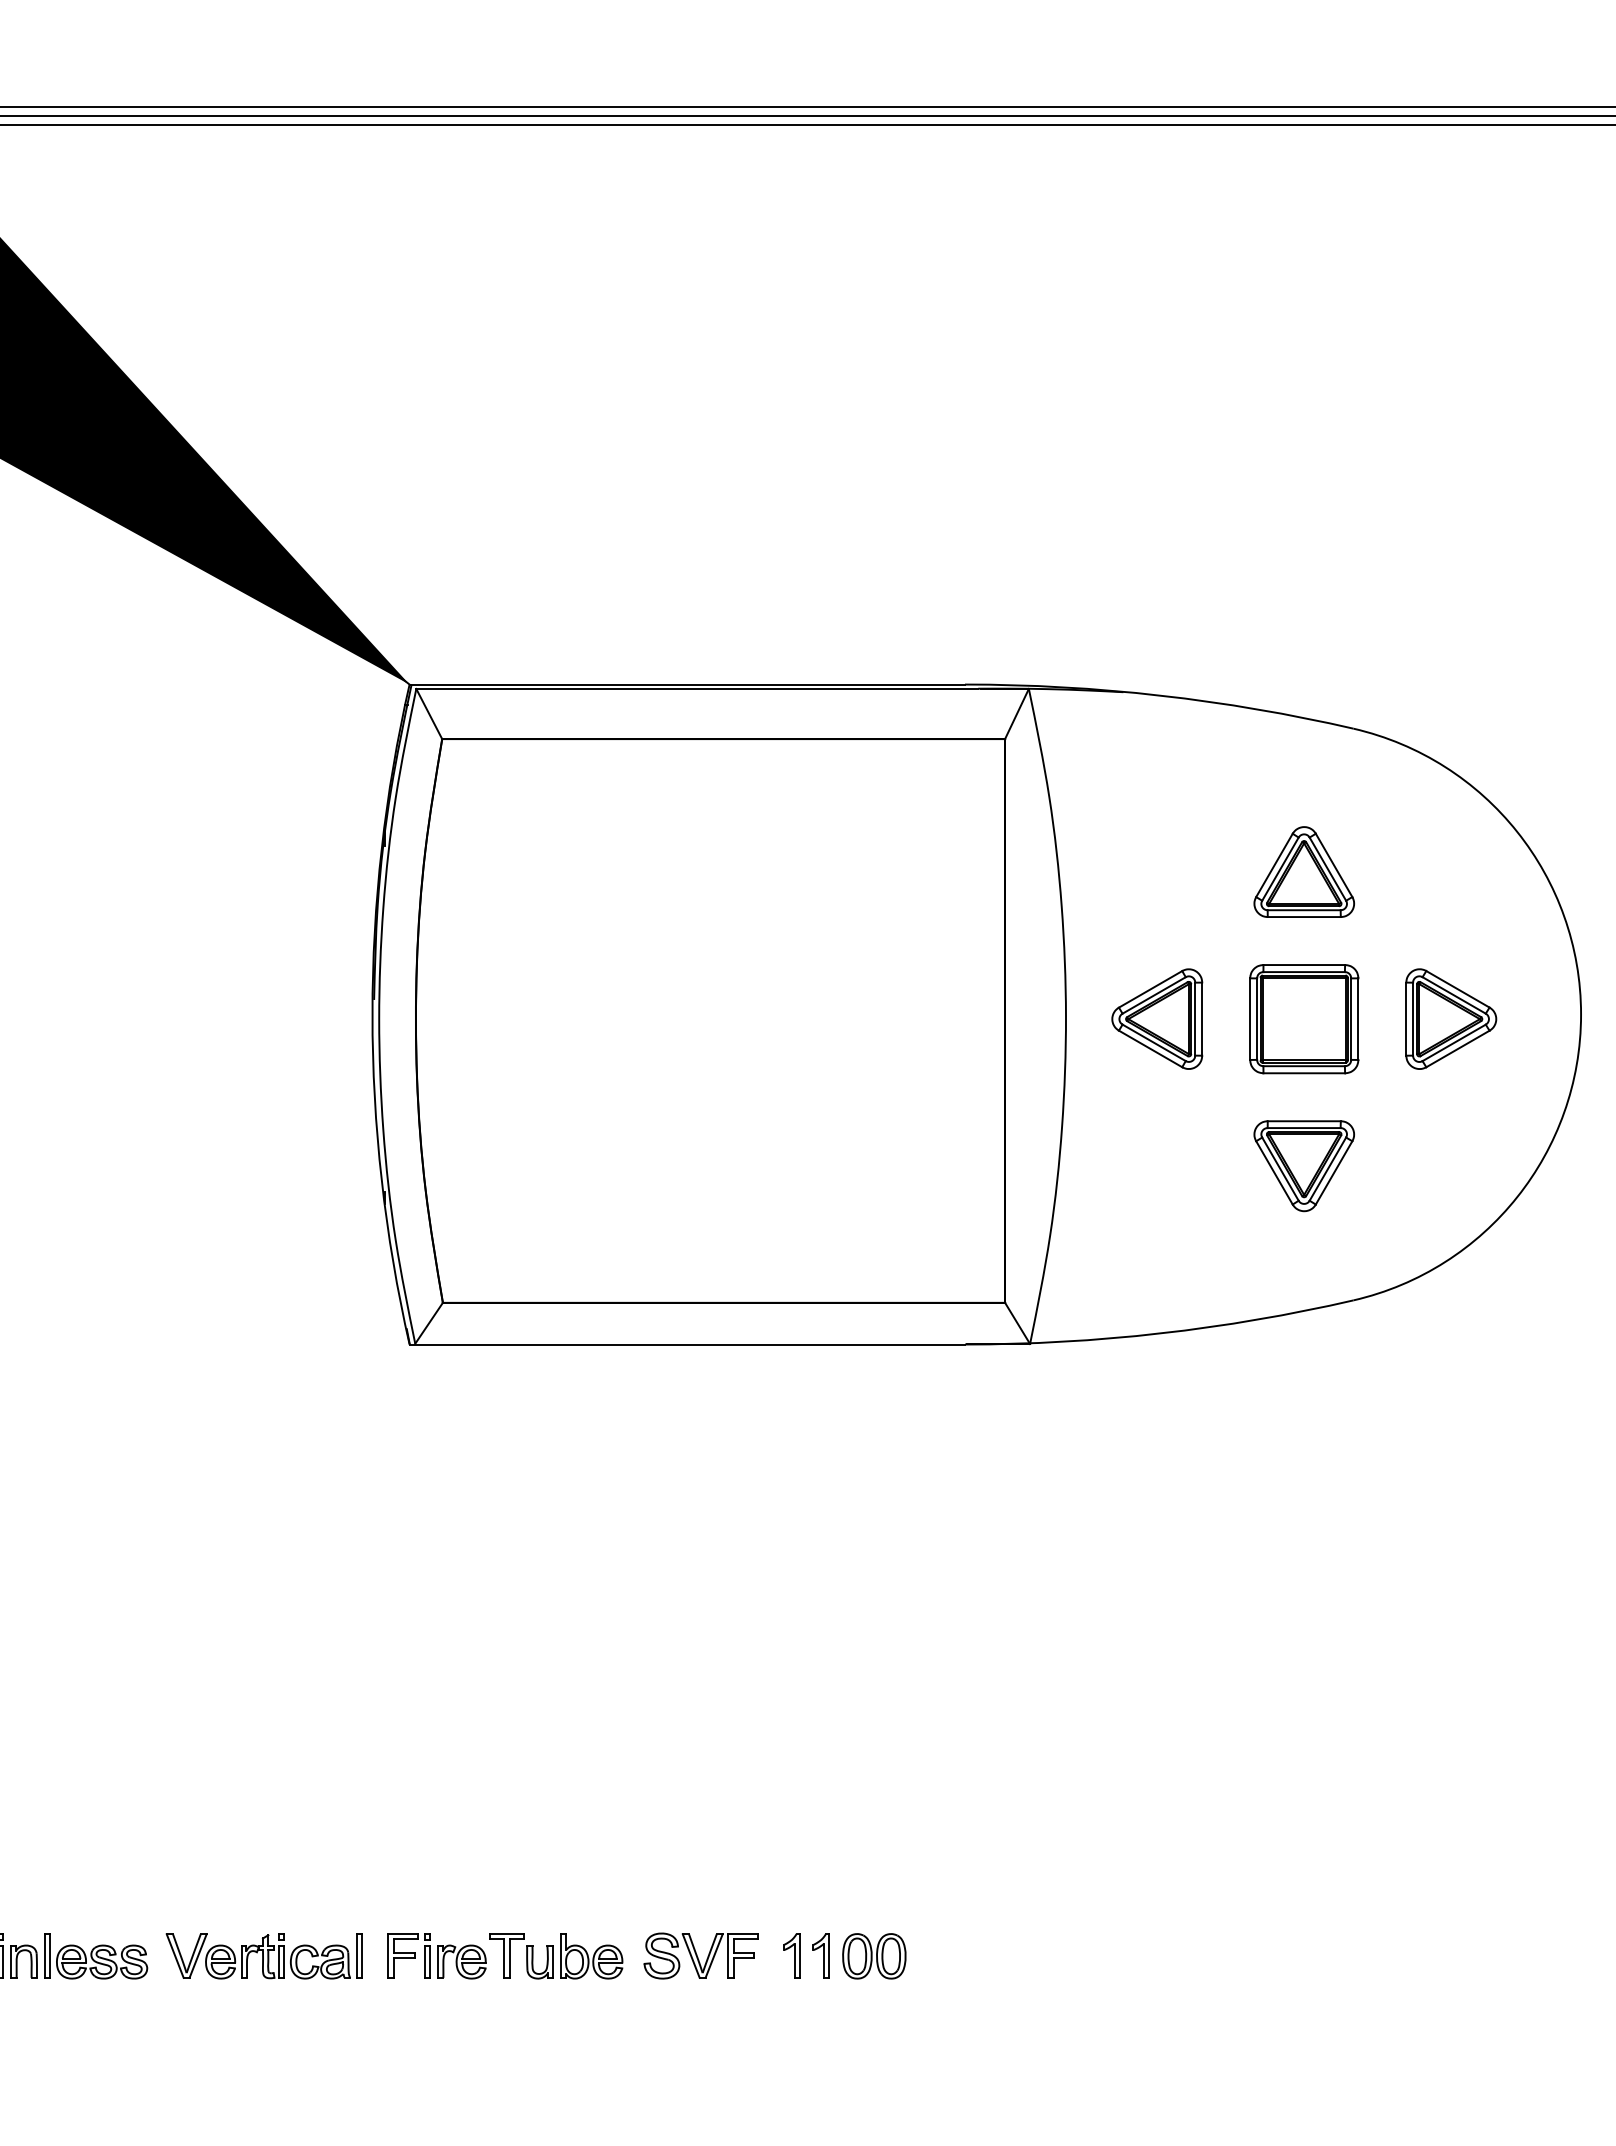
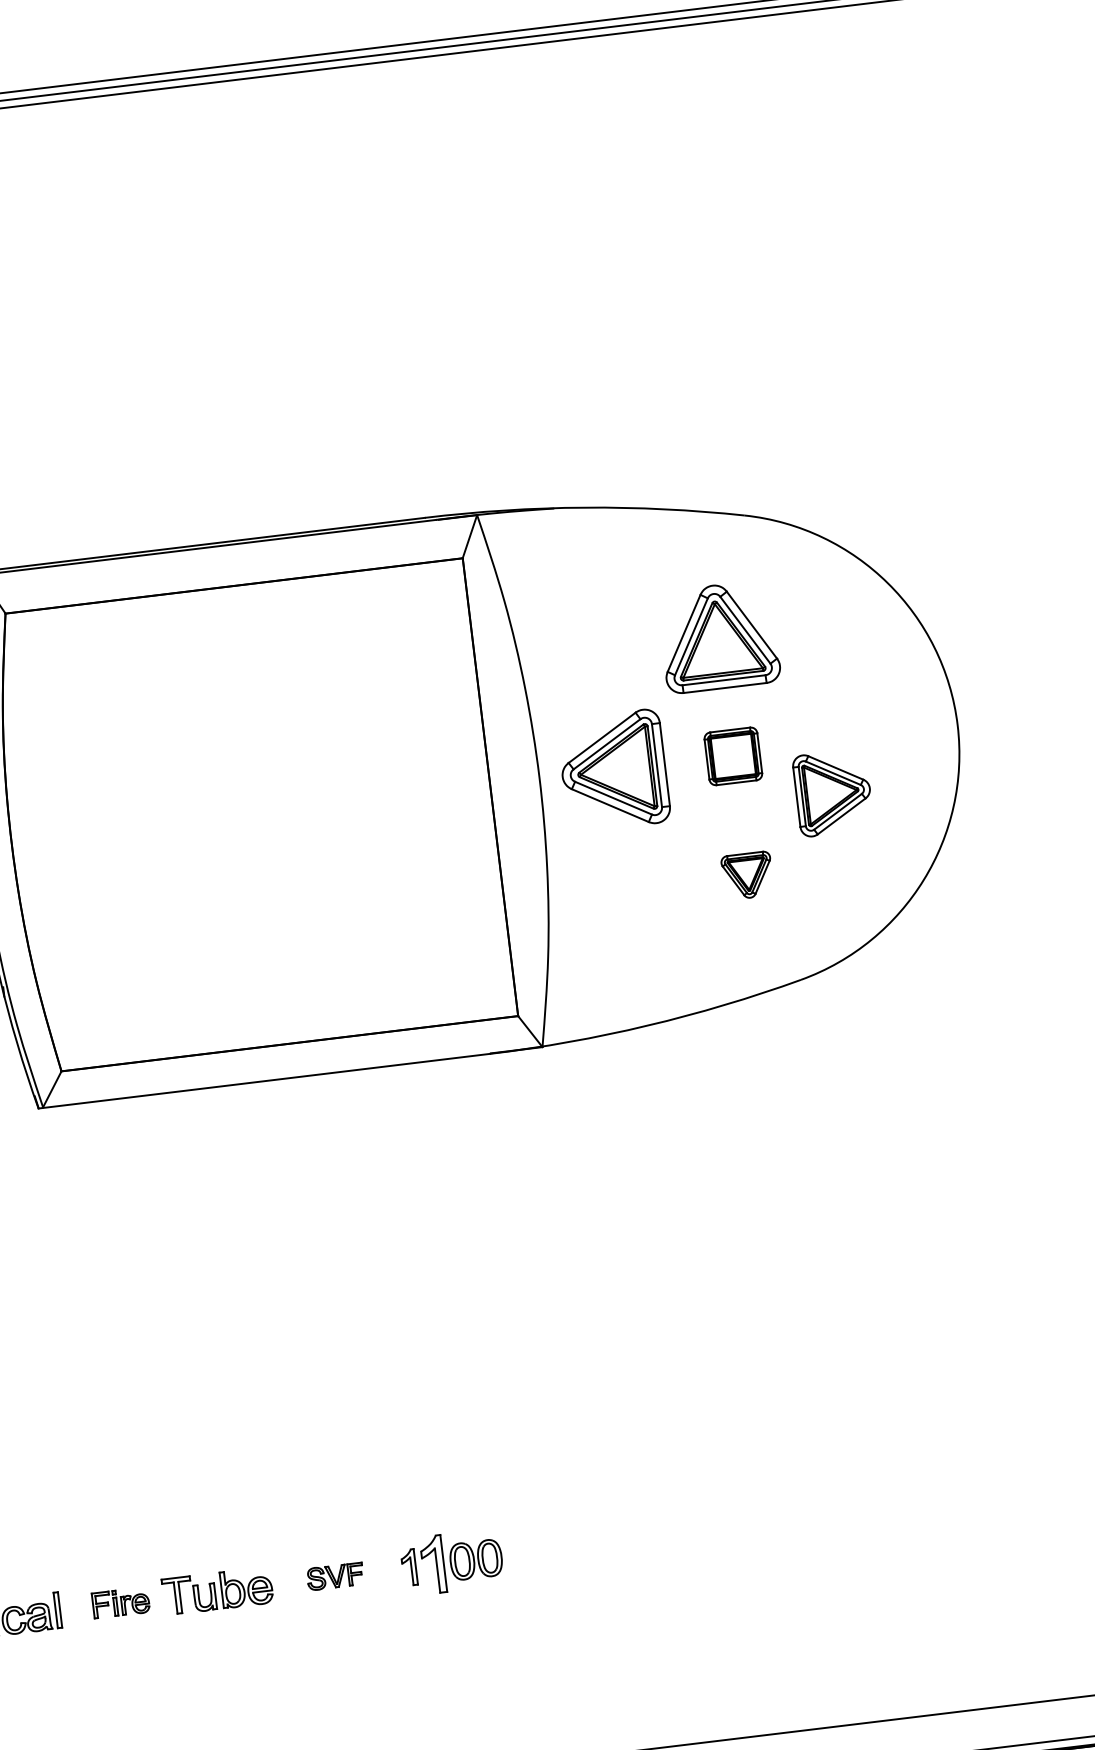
part: (1303, 871) -> (718, 636), size x1.4
part: (1157, 1018) -> (614, 770), size x1.4
part: (1451, 1018) -> (833, 792), moved
part: (1304, 1019) -> (733, 756), size x0.6
part: (1303, 1166) -> (747, 876), size x0.6
part: (700, 1955) -> (334, 1576), size x0.6
part: (820, 1955) -> (432, 1564), size x1.6
part: (436, 1956) -> (120, 1602), size x0.7

